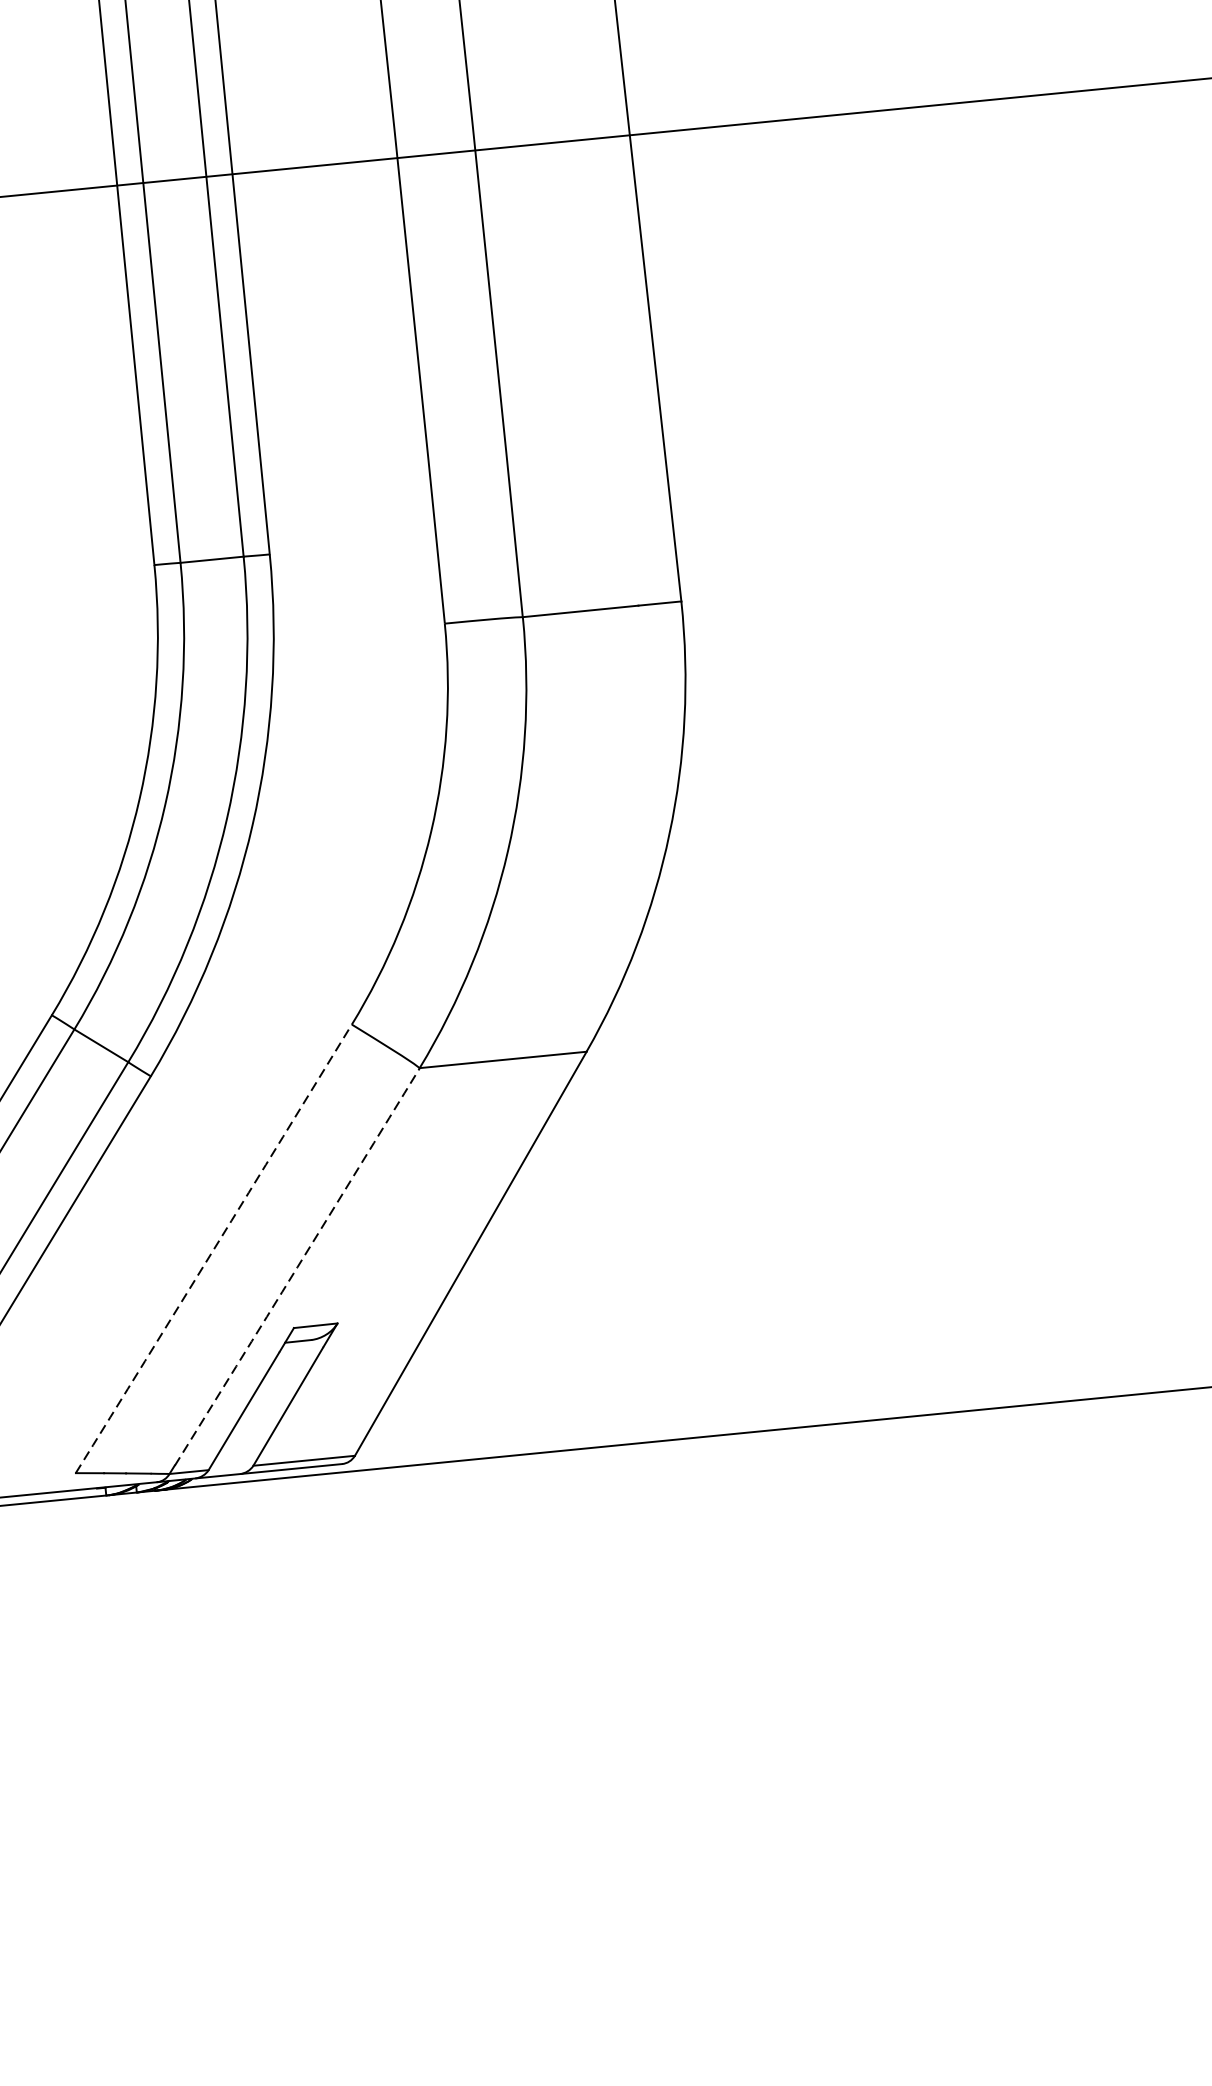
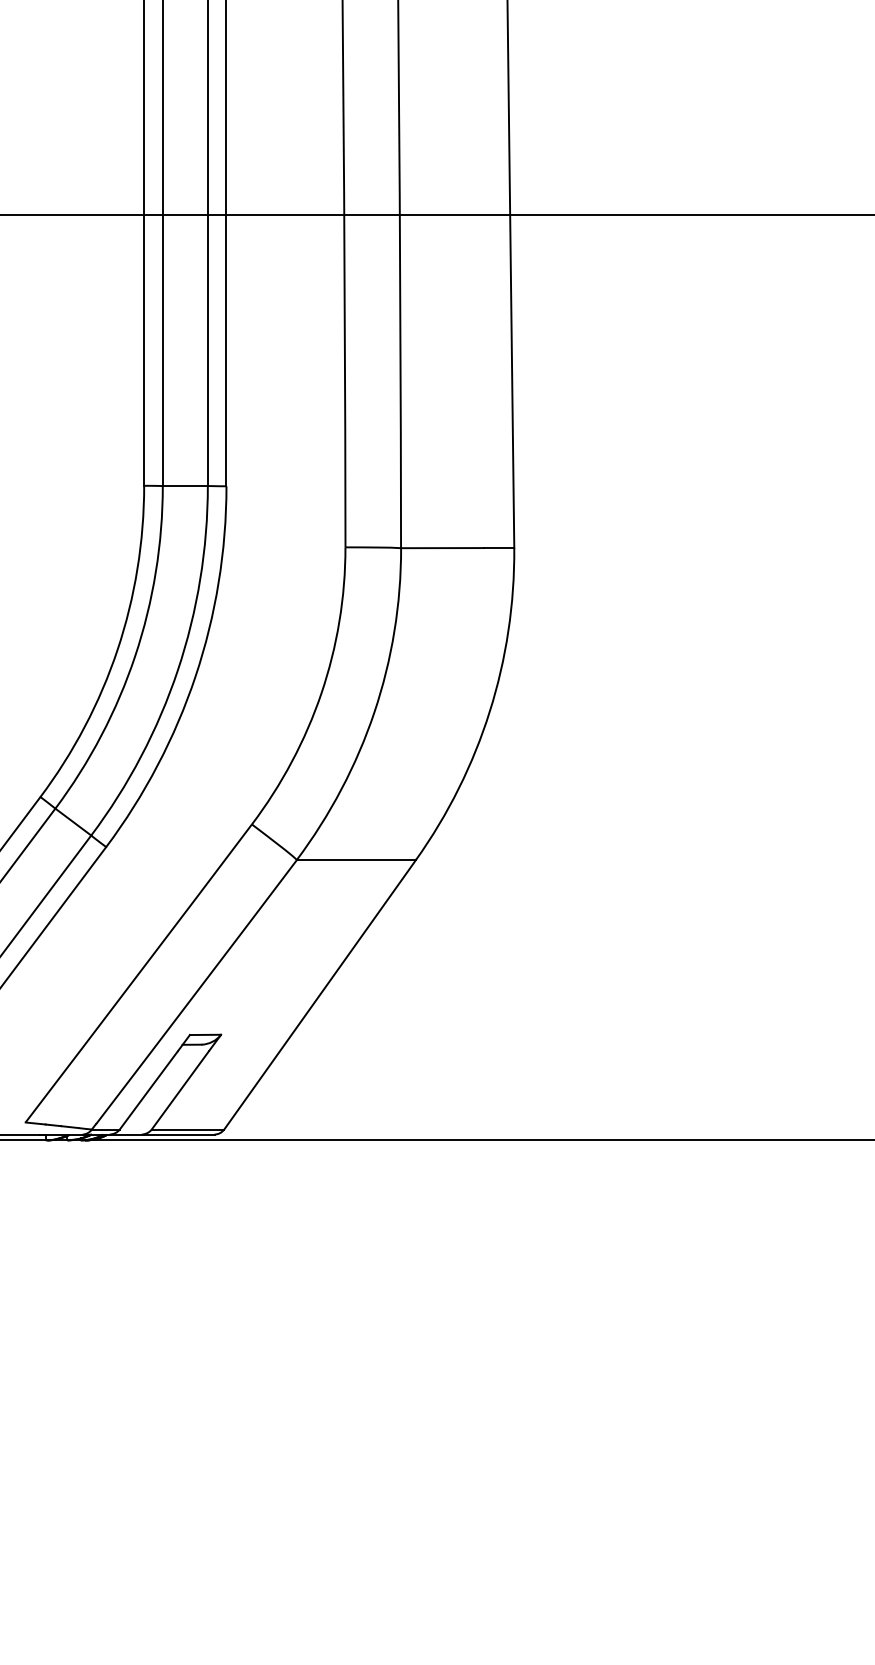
arc: (214, 1248) -> (139, 973), dashed -> solid
arc: (297, 1267) -> (196, 992), dashed -> solid

